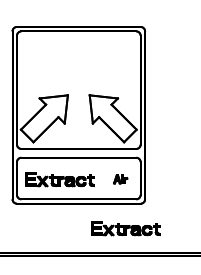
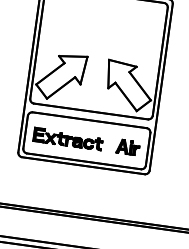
part: (120, 179) -> (128, 147), size x1.67
part: (125, 228) -> (126, 196), removed

